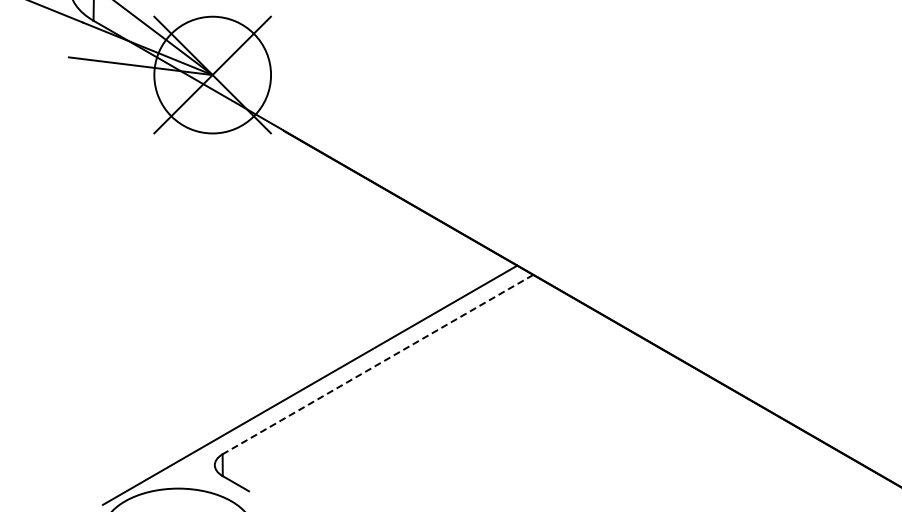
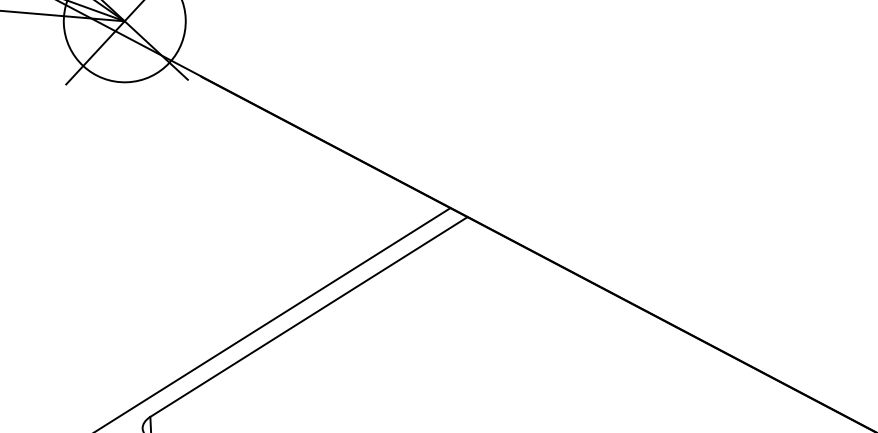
line: (377, 364) -> (308, 316), dashed -> solid

